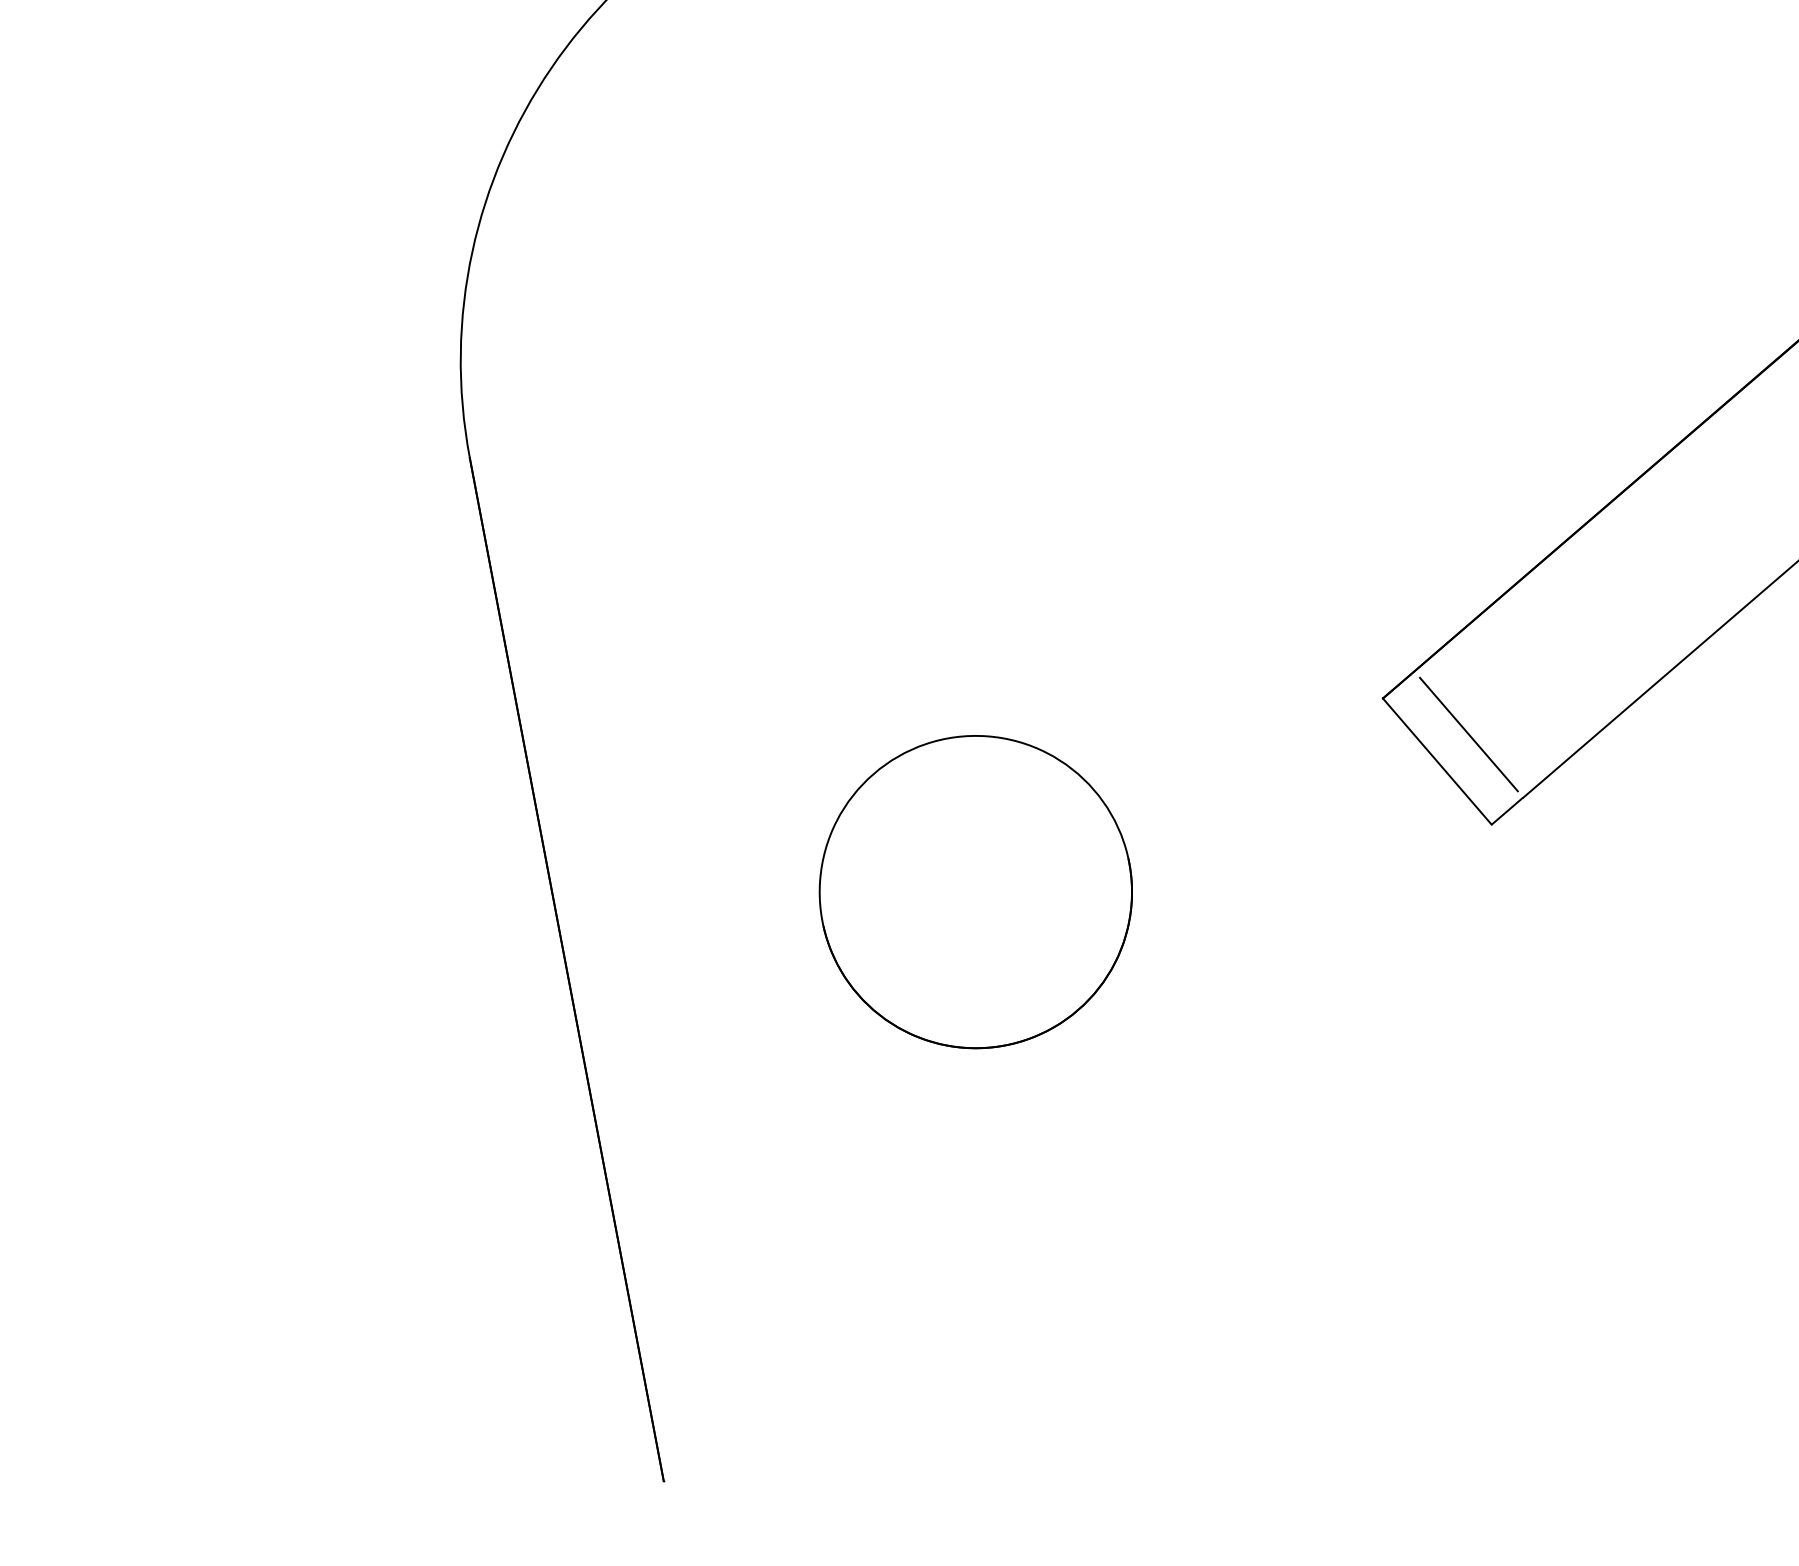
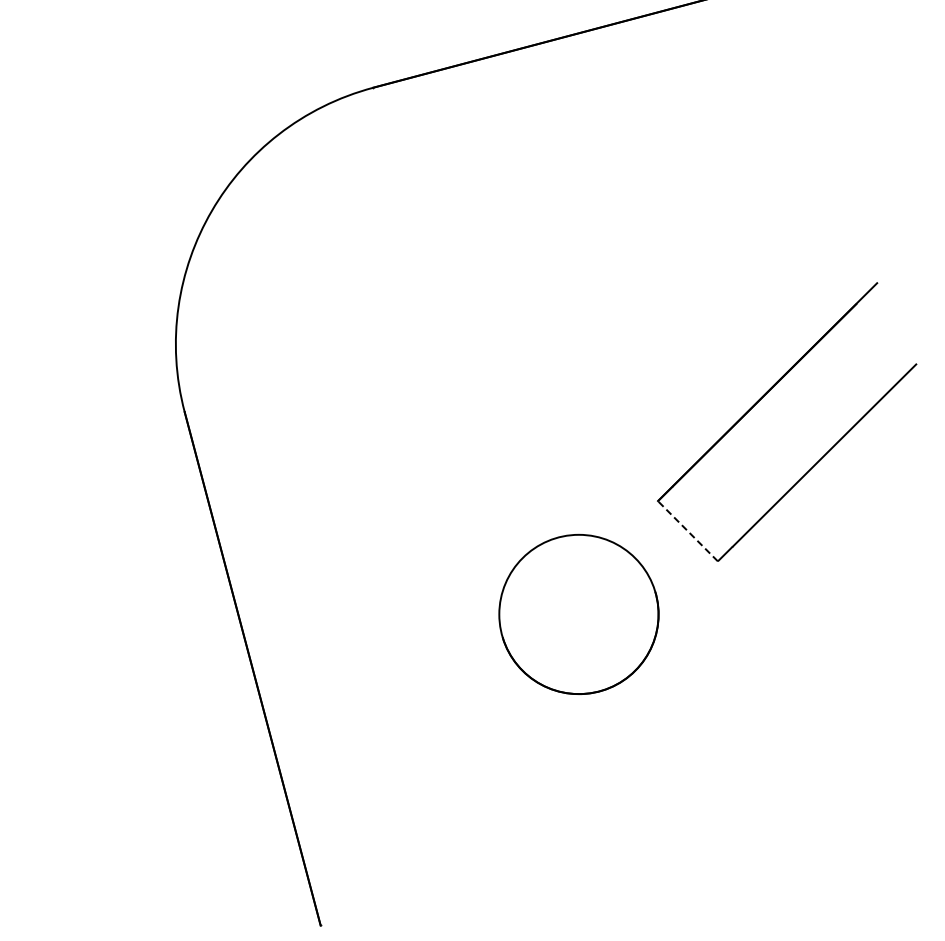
line: (1467, 734) -> (702, 516), removed
line: (1436, 760) -> (687, 530), solid -> dashed
circle: (975, 890) -> (578, 613), moved

